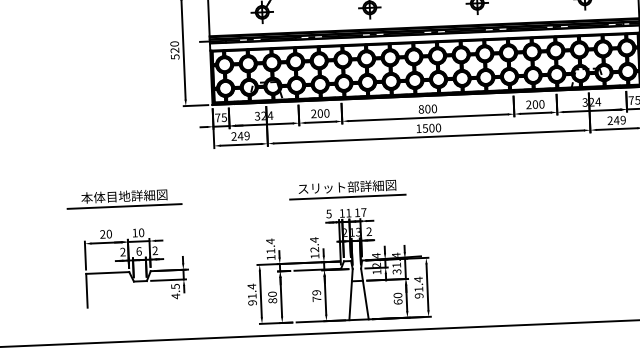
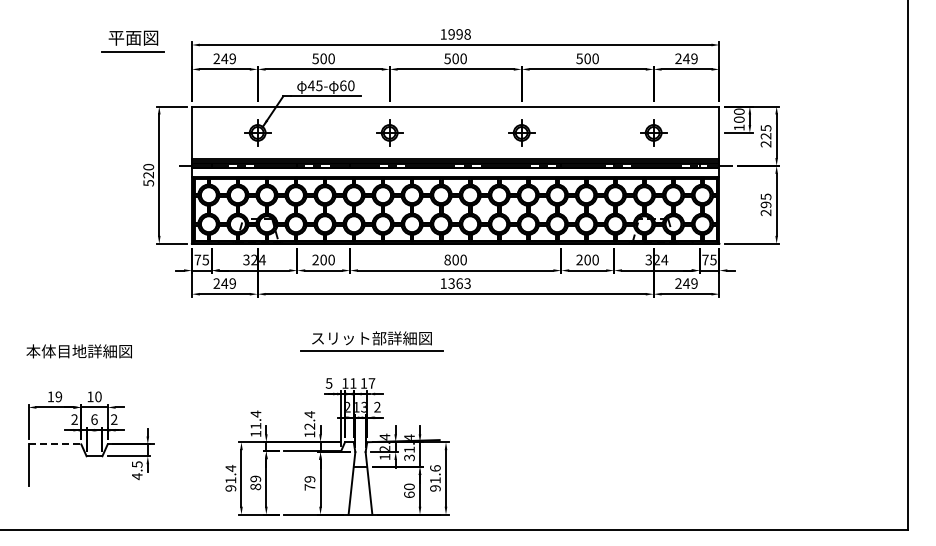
text: (431, 128) -> (459, 283), 1500 -> 1363
part: (347, 189) -> (371, 341), moved
line: (124, 206) -> (78, 363), removed
text: (105, 234) -> (54, 396), 20 -> 19
line: (108, 273) -> (55, 444), solid -> dashed
text: (418, 279) -> (435, 468), 91.4 -> 91.6
text: (272, 293) -> (255, 478), 80 -> 89

